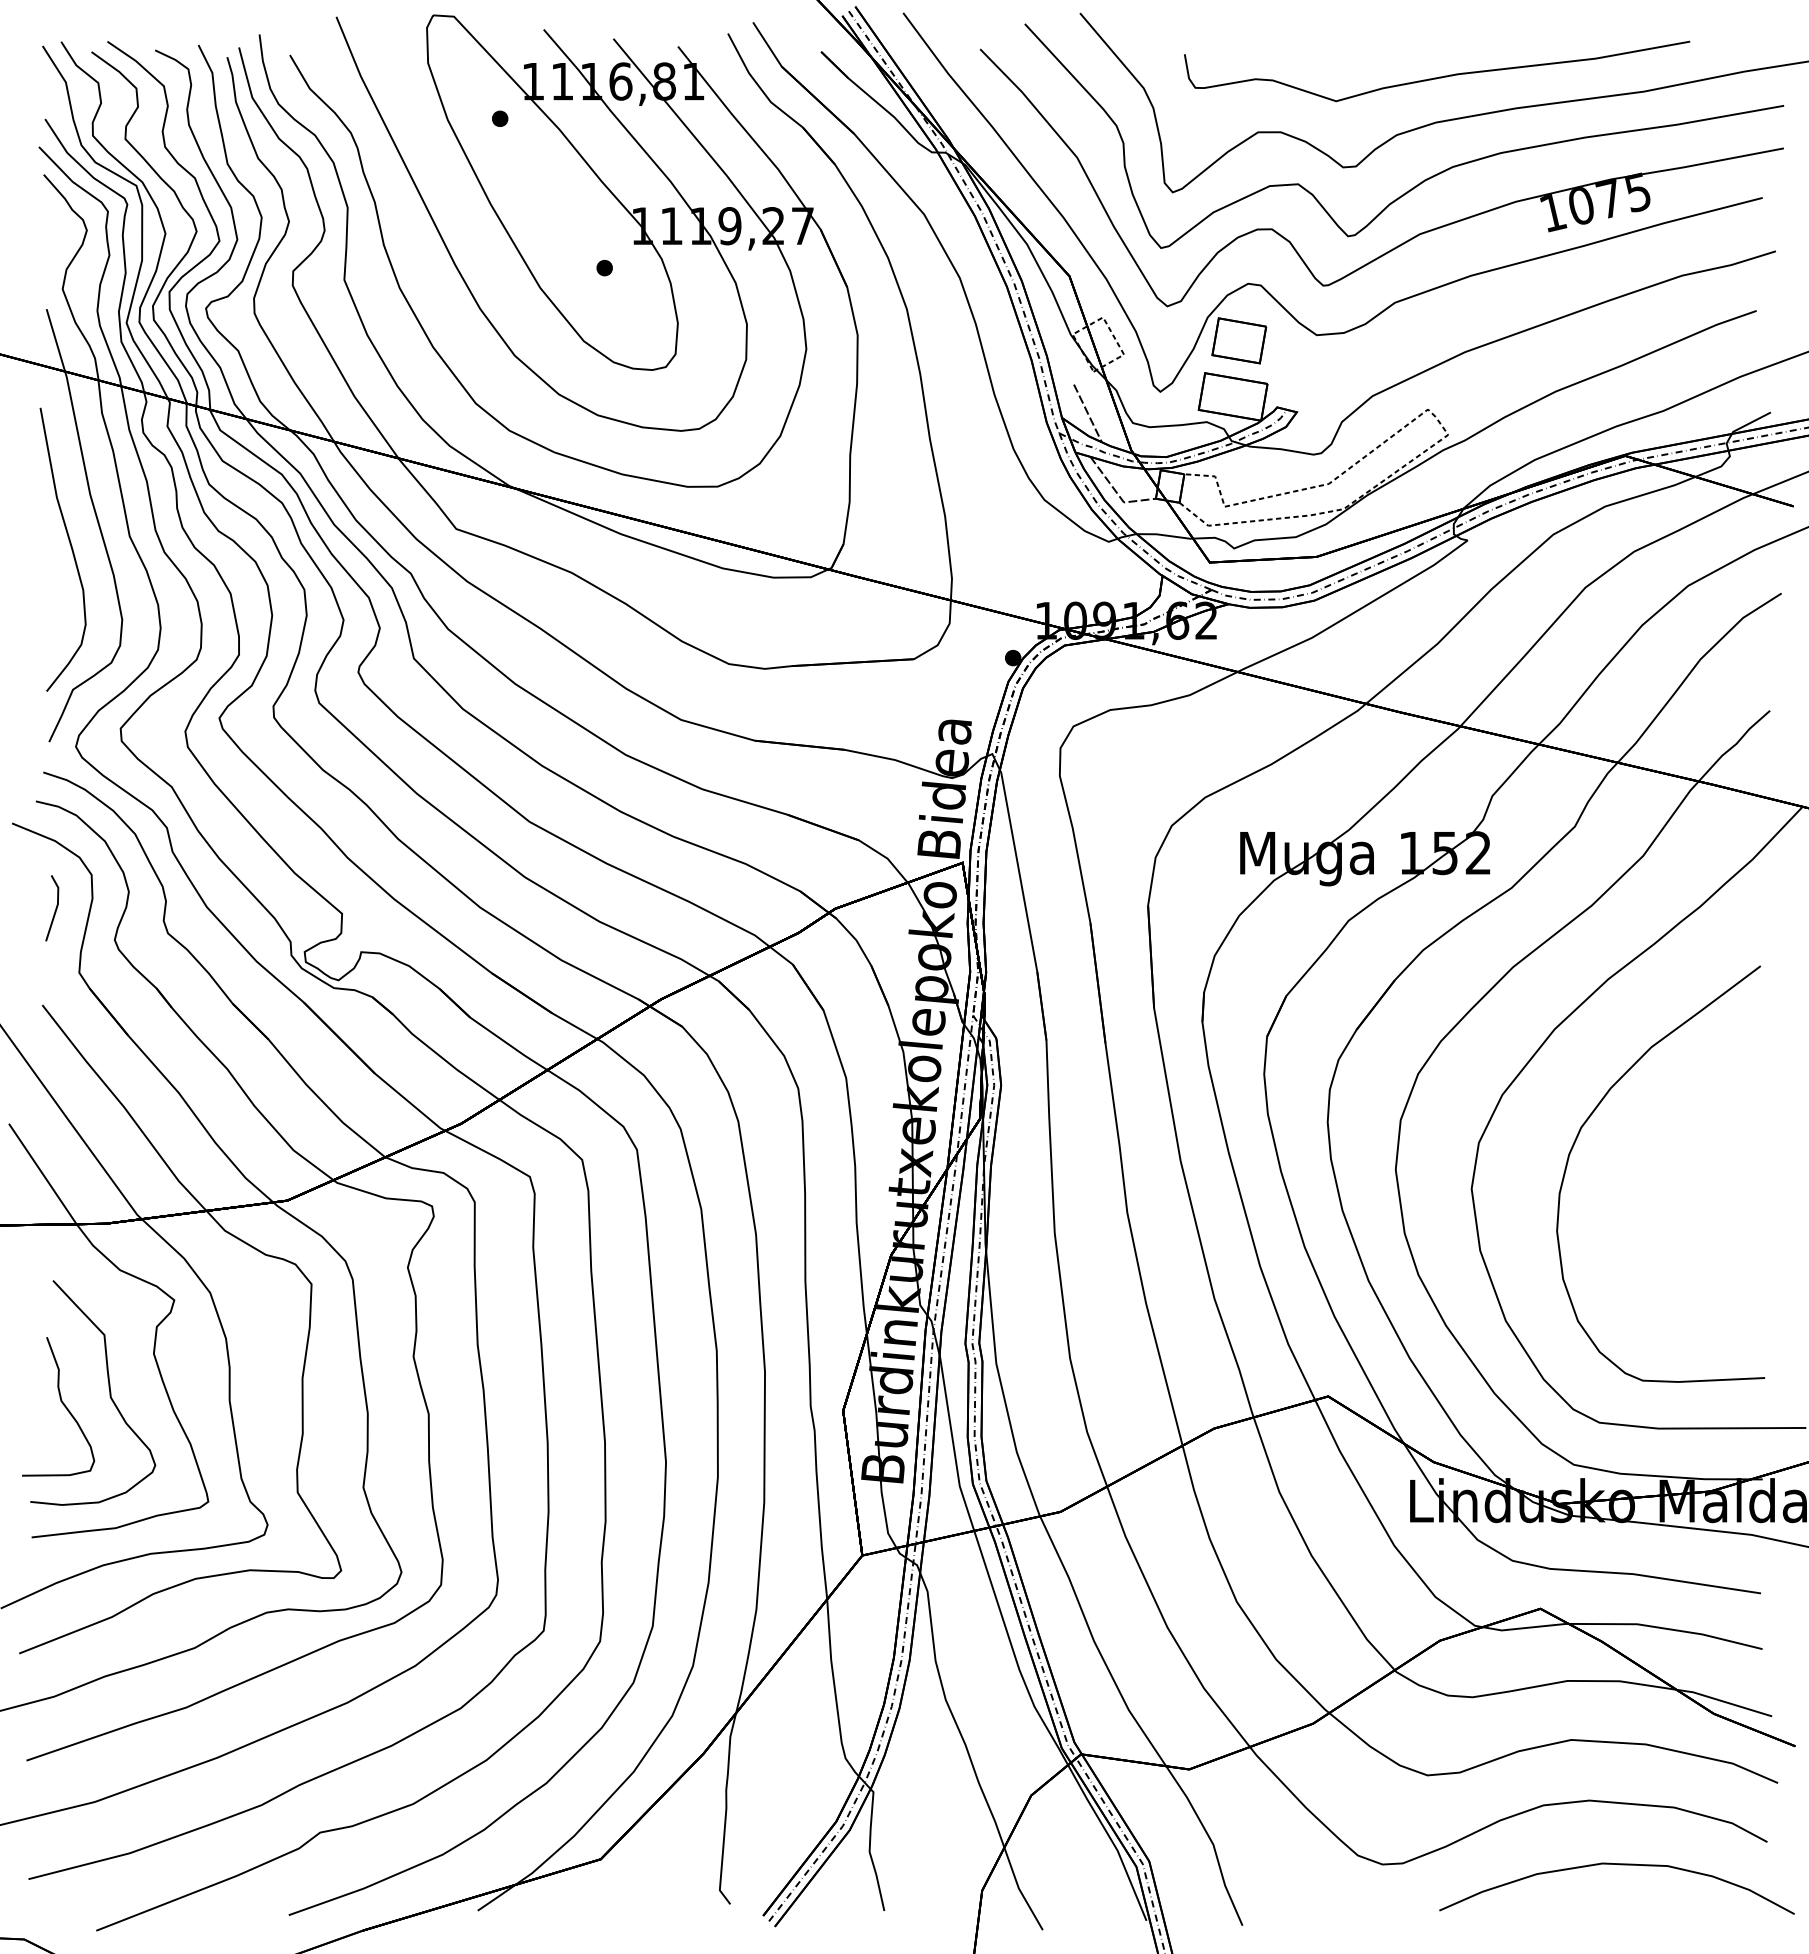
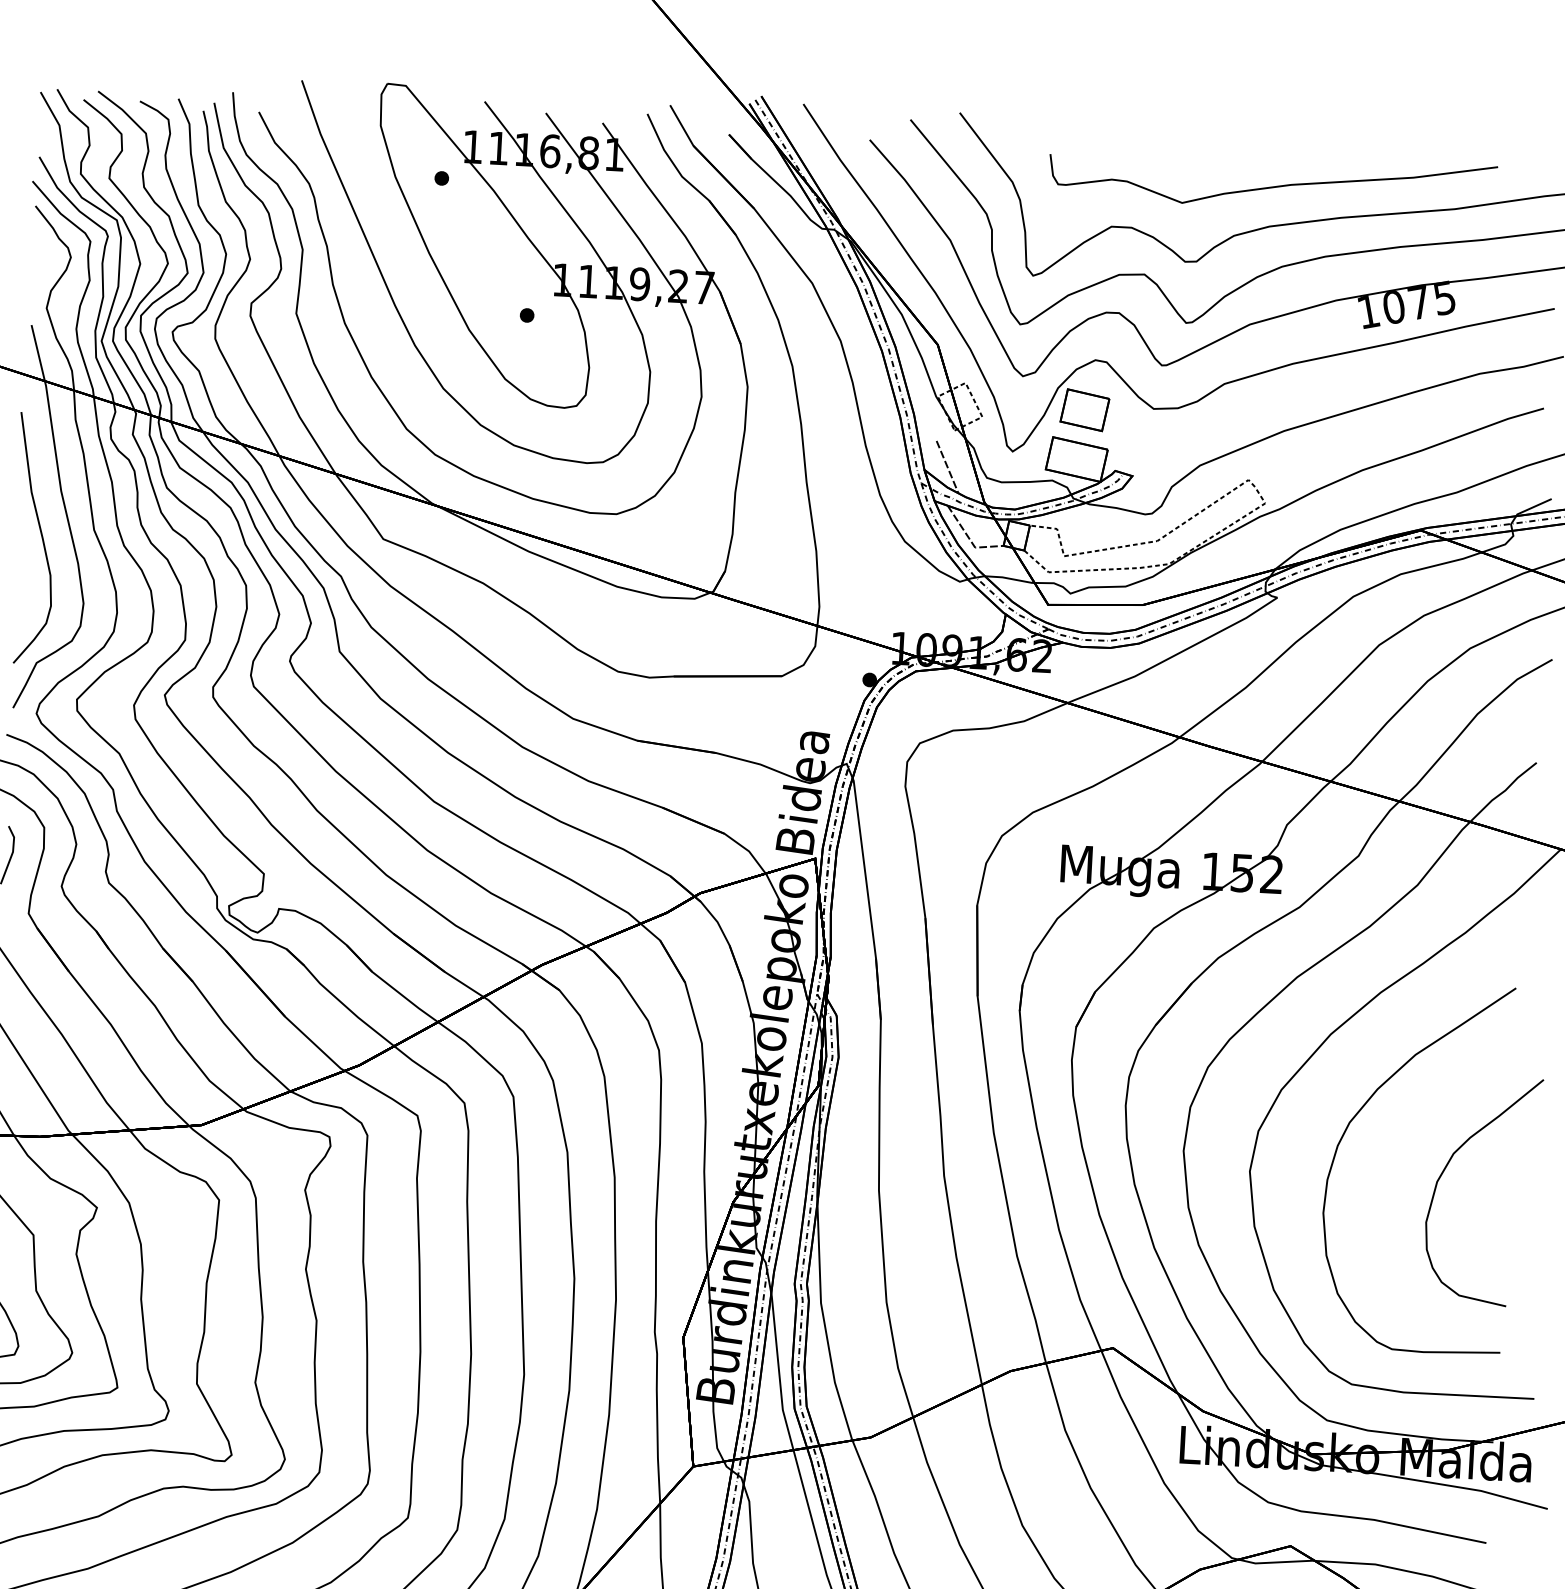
curve: (1692, 1174) -> (1445, 1169), added

